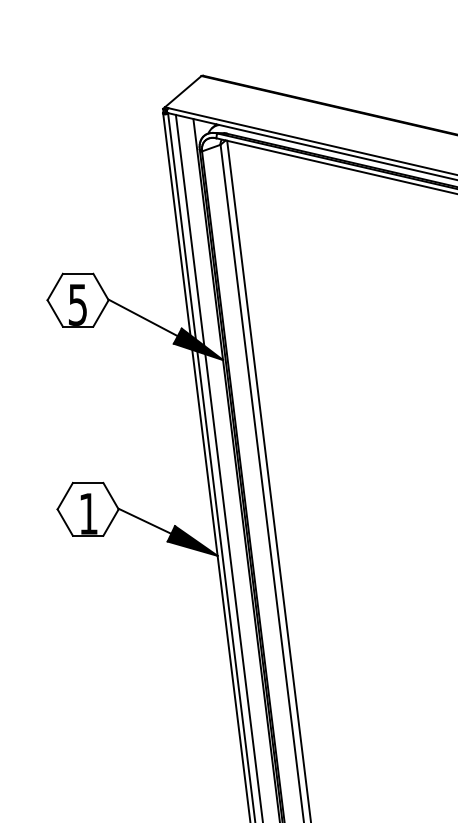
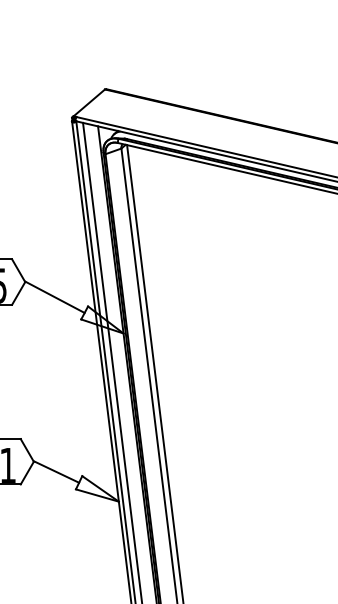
fill: (198, 344) -> (102, 320), removed
fill: (192, 540) -> (97, 488), removed

